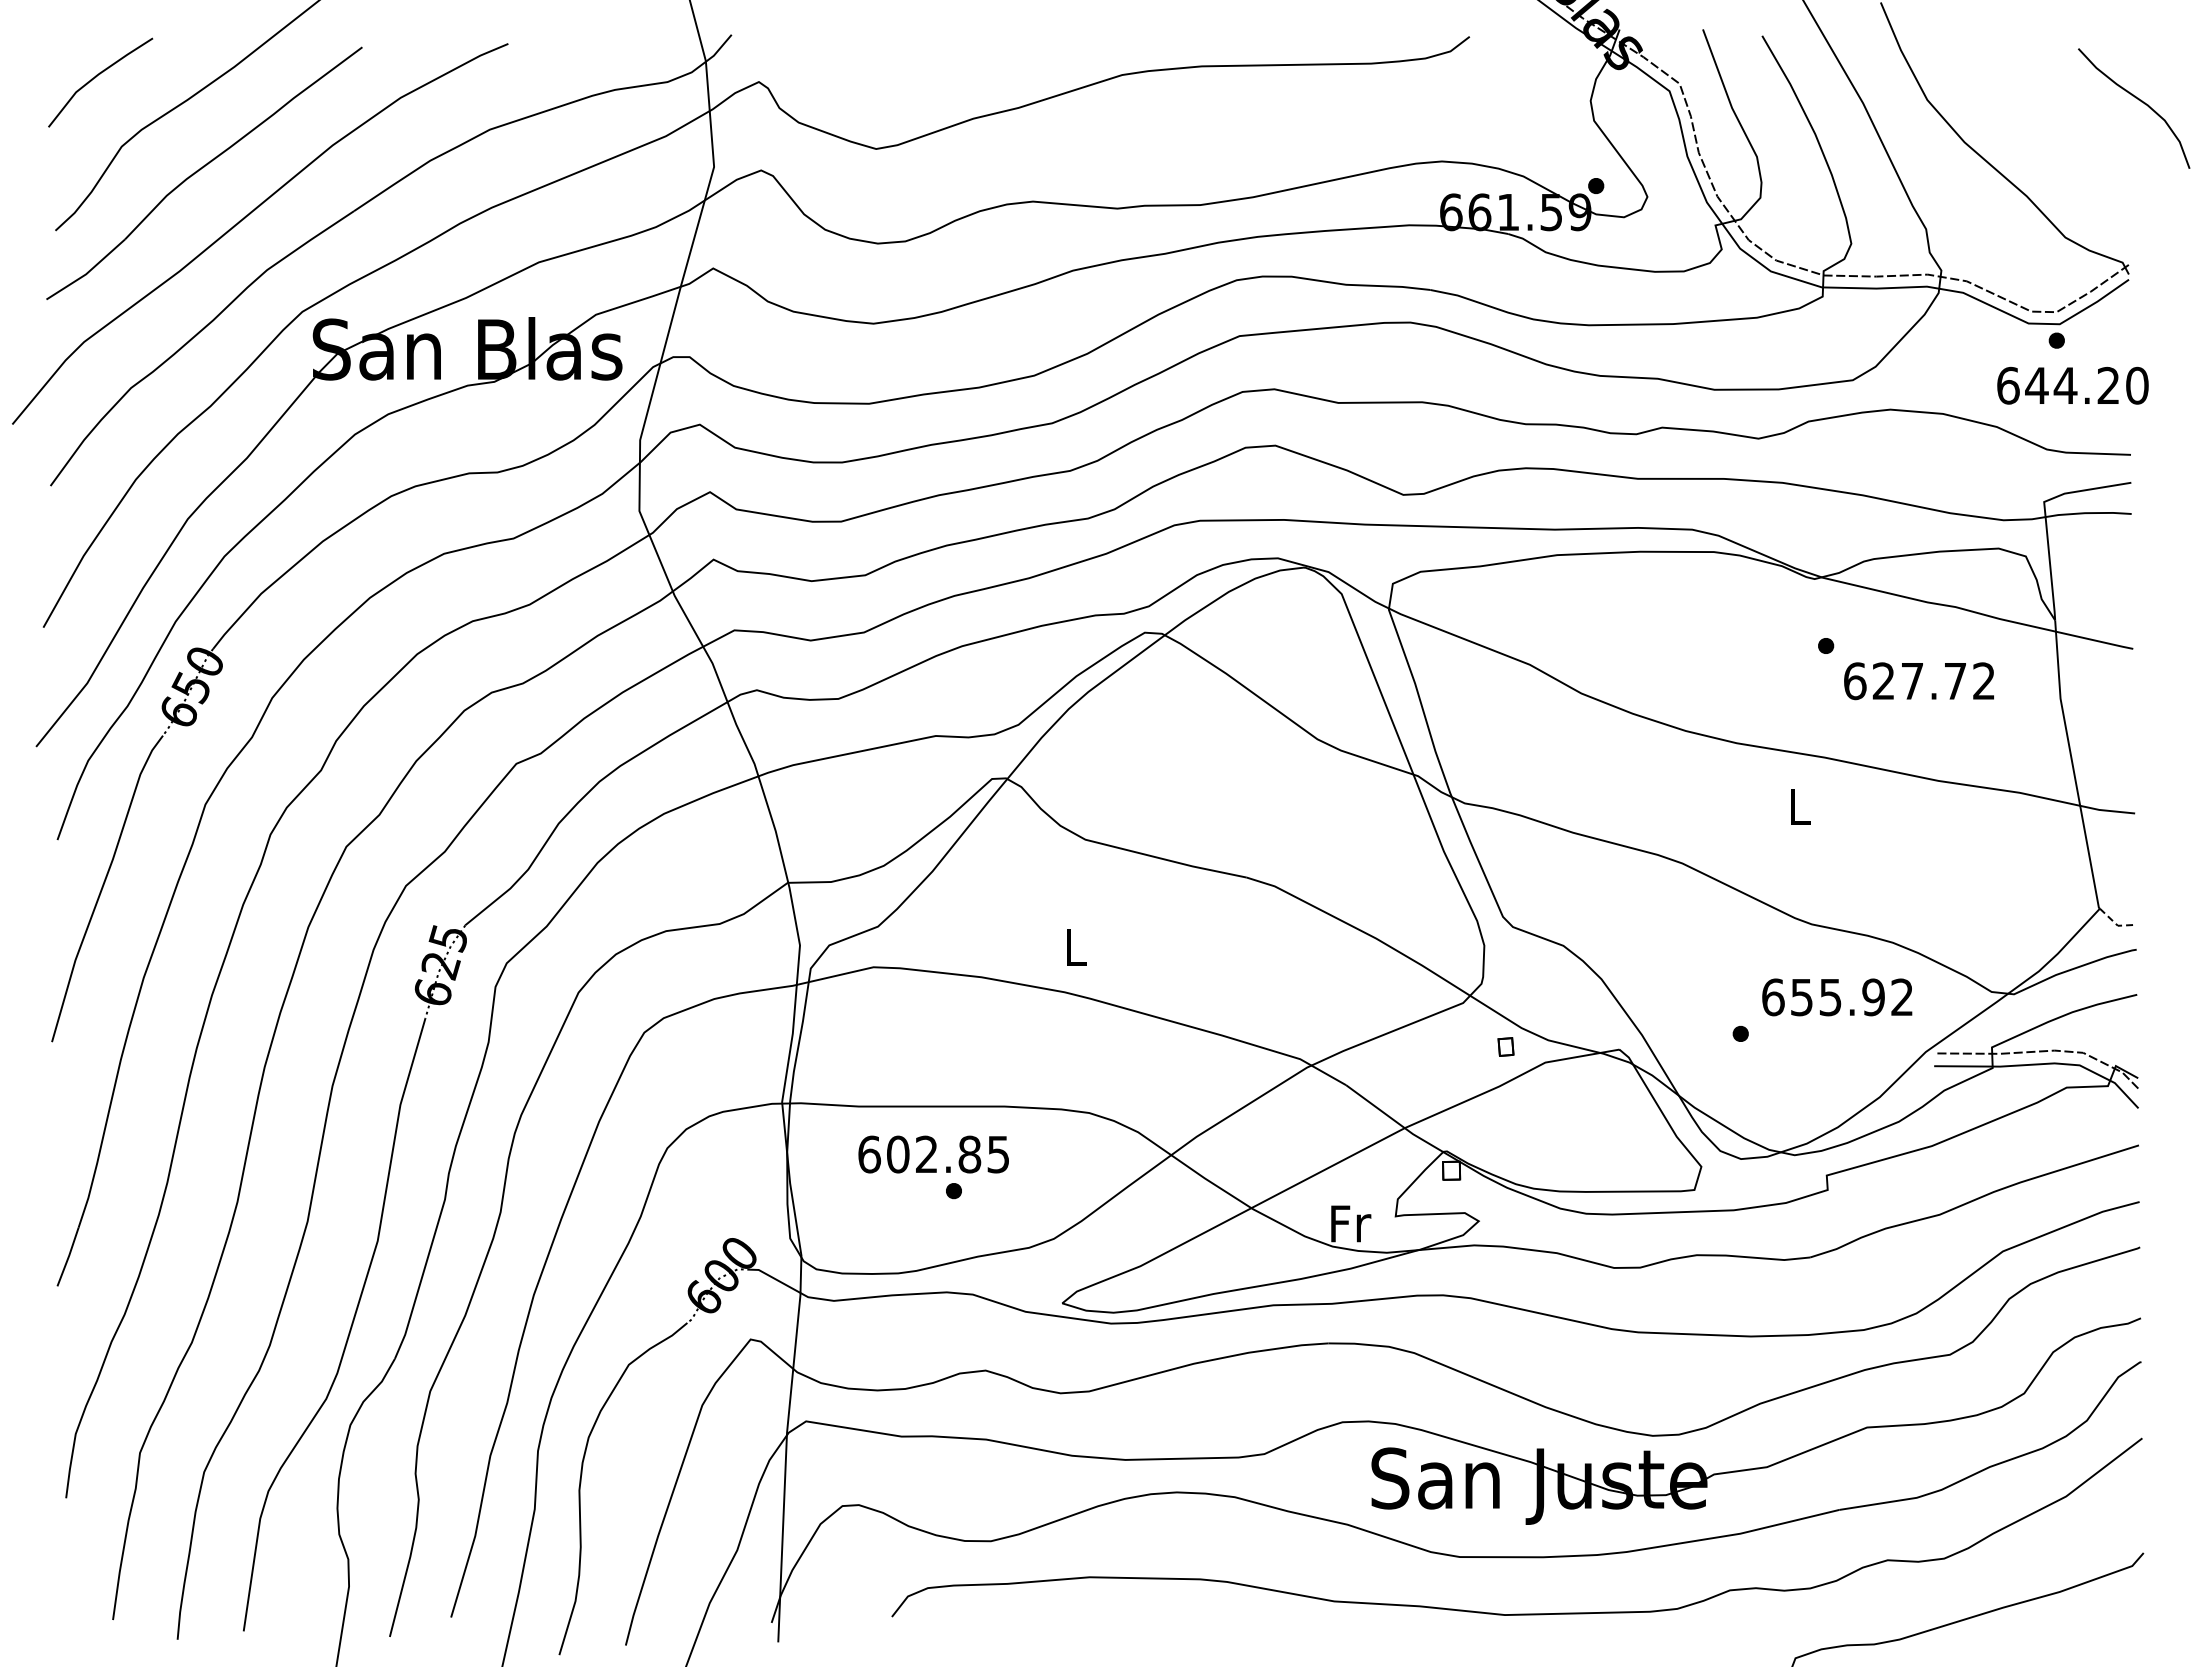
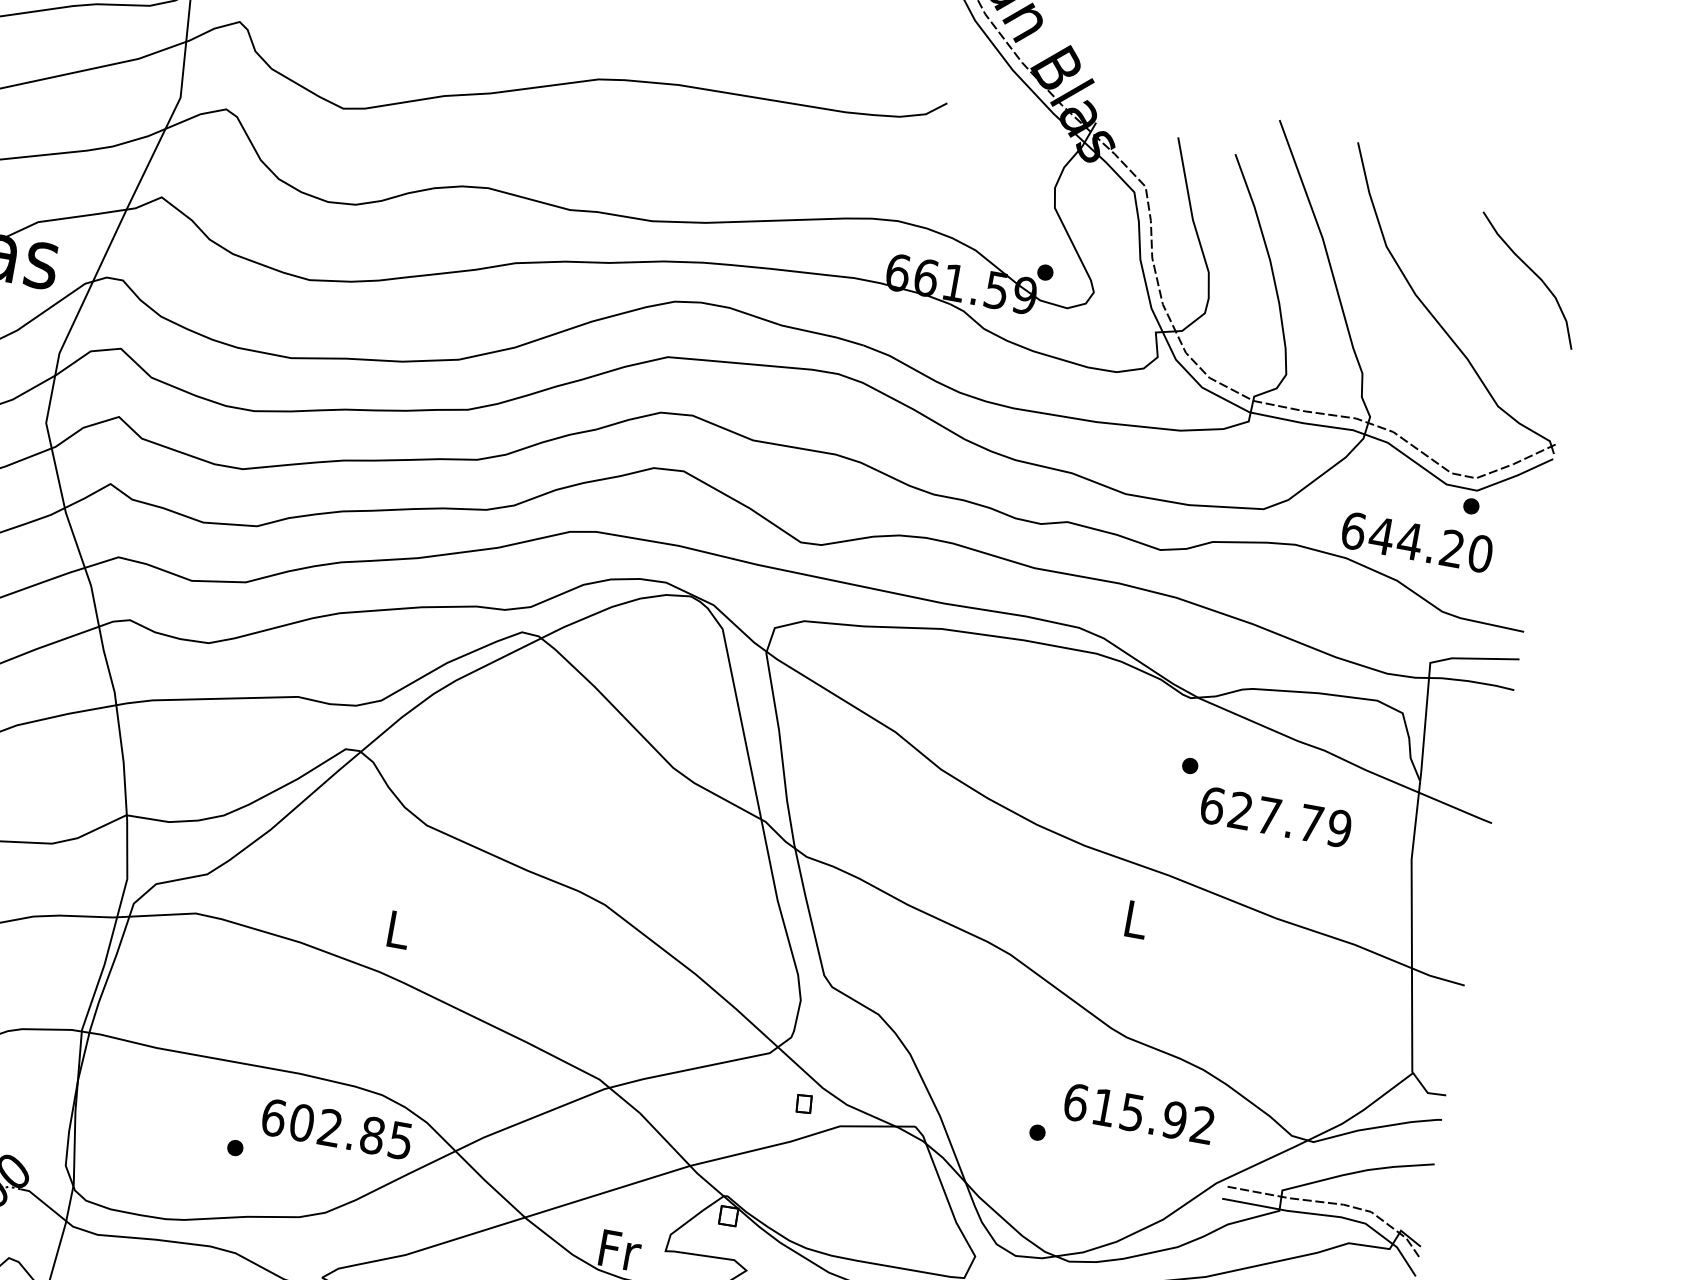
curve: (2138, 100) -> (1533, 273), moved
text: (2072, 385) -> (1416, 542), moved
text: (1983, 681) -> (1338, 828), 627.72 -> 627.79
line: (2116, 924) -> (1426, 1091), dashed -> solid
text: (1801, 997) -> (1103, 1107), 655.92 -> 615.92
text: (933, 1154) -> (336, 1129), moved

